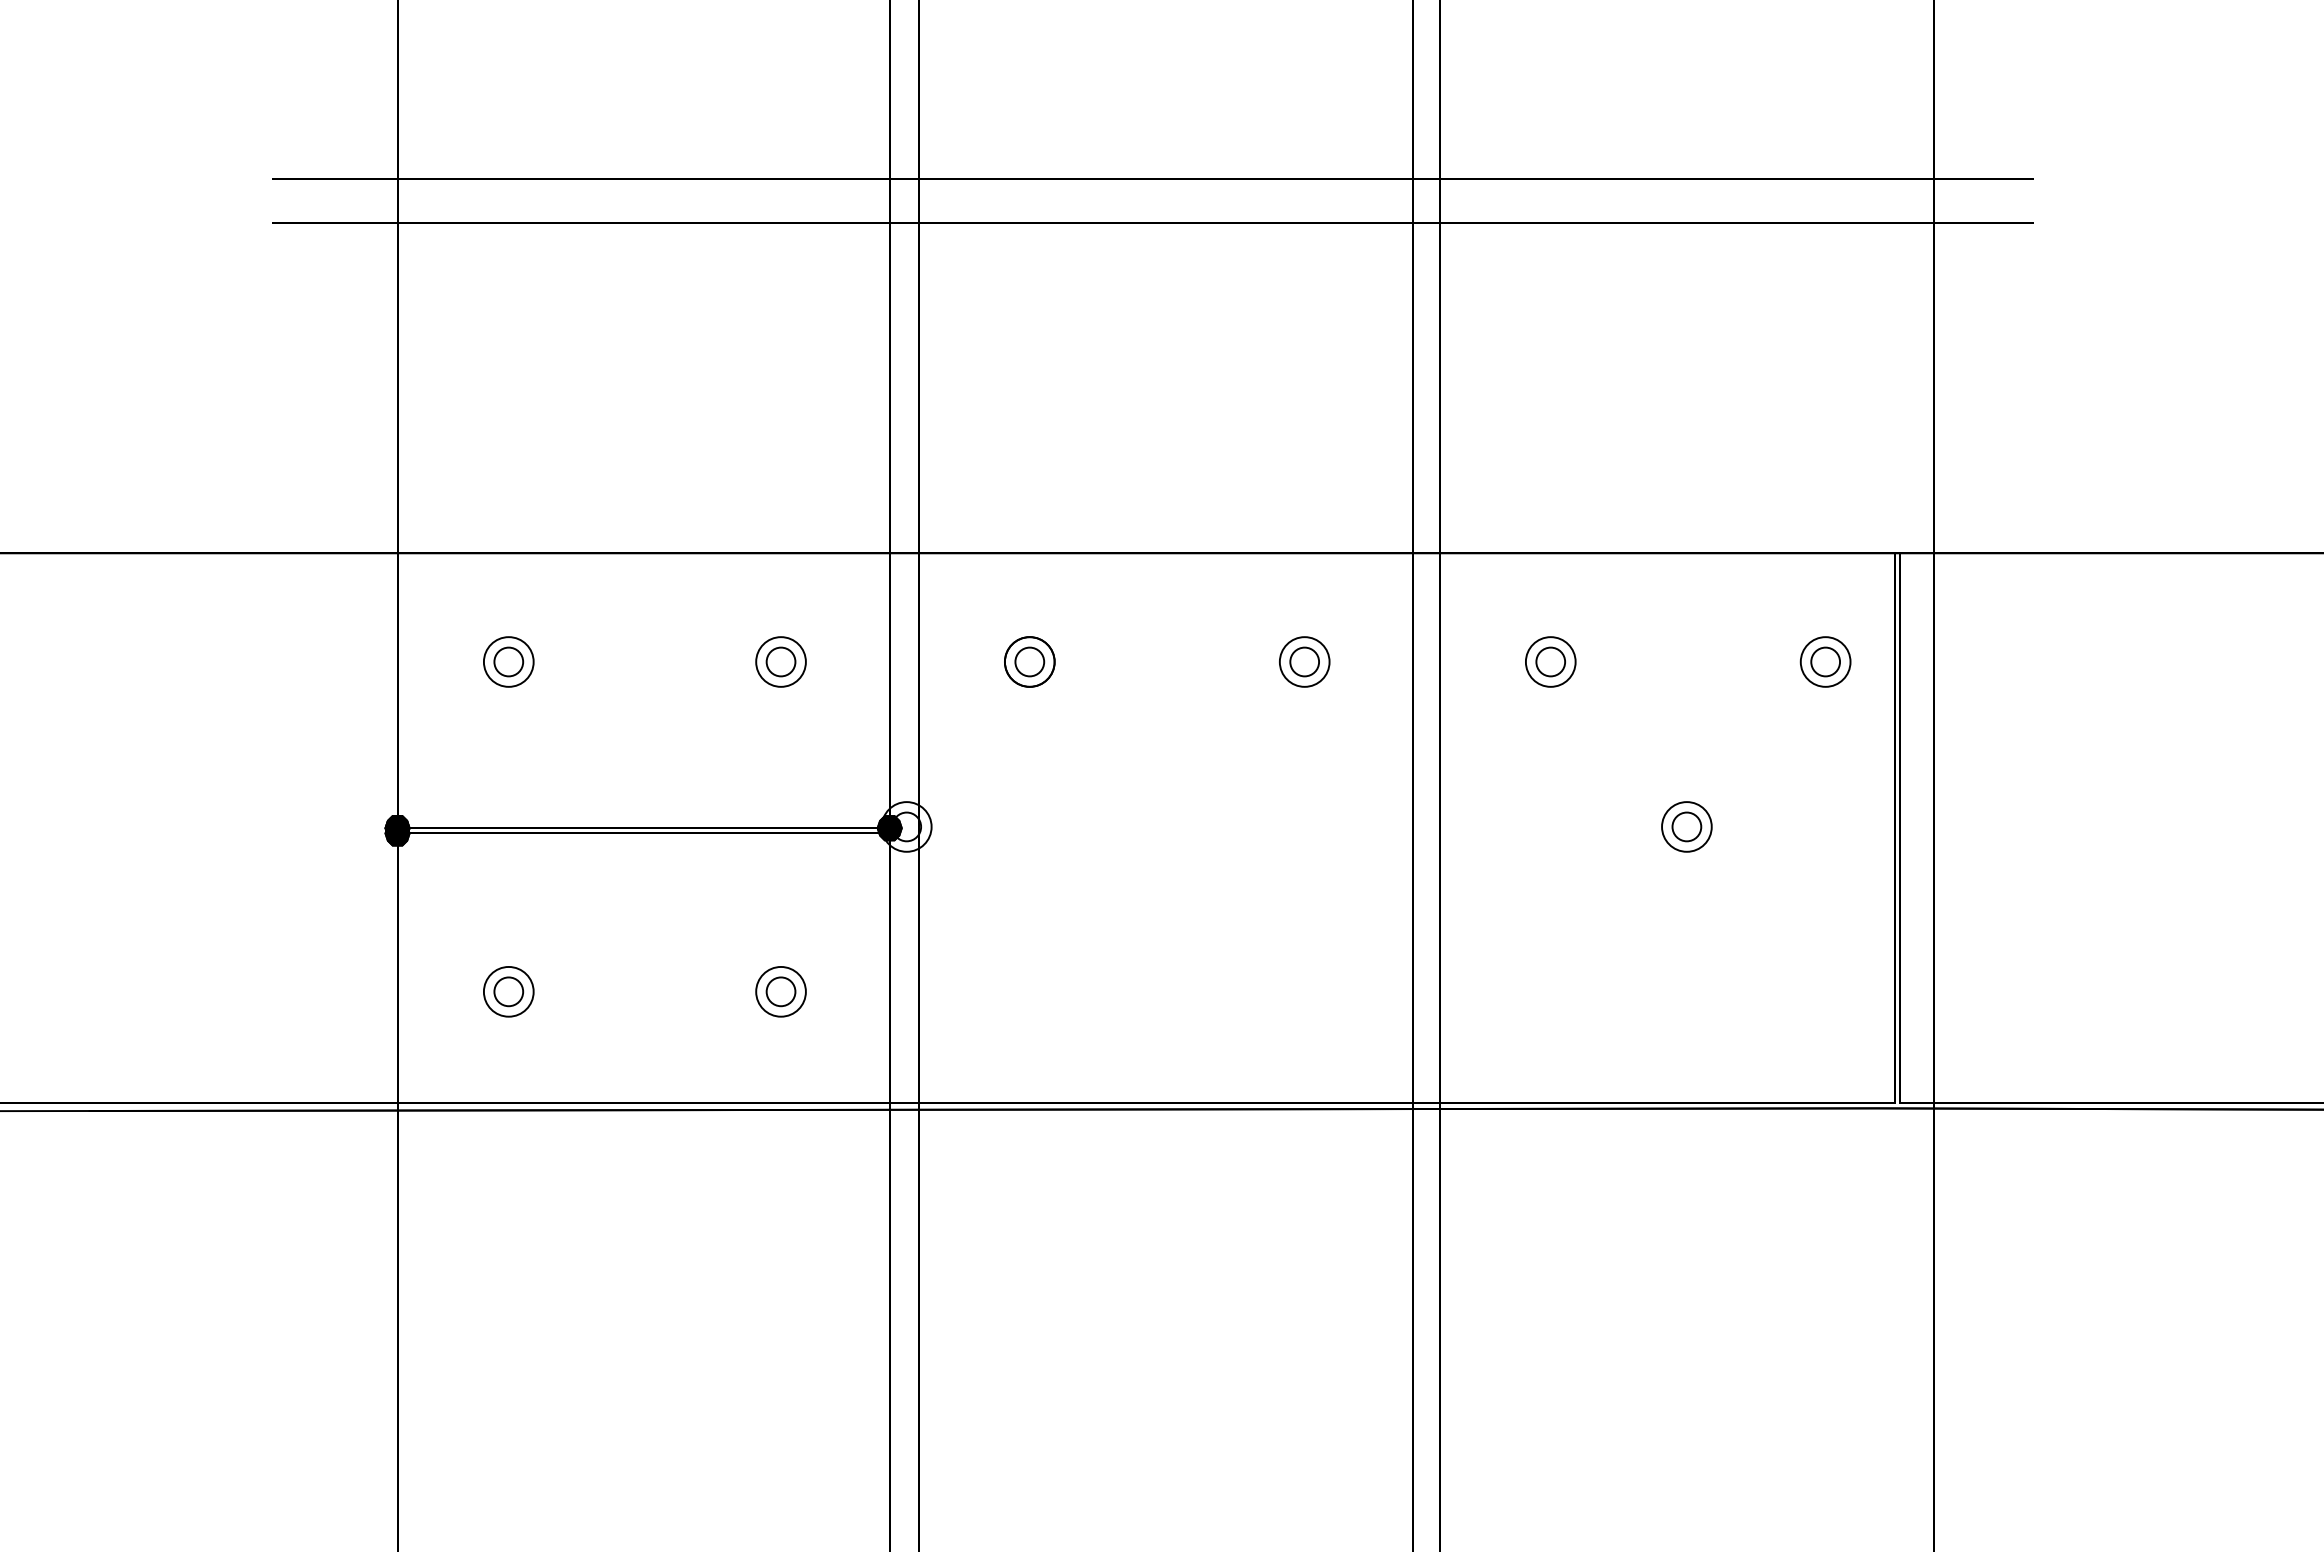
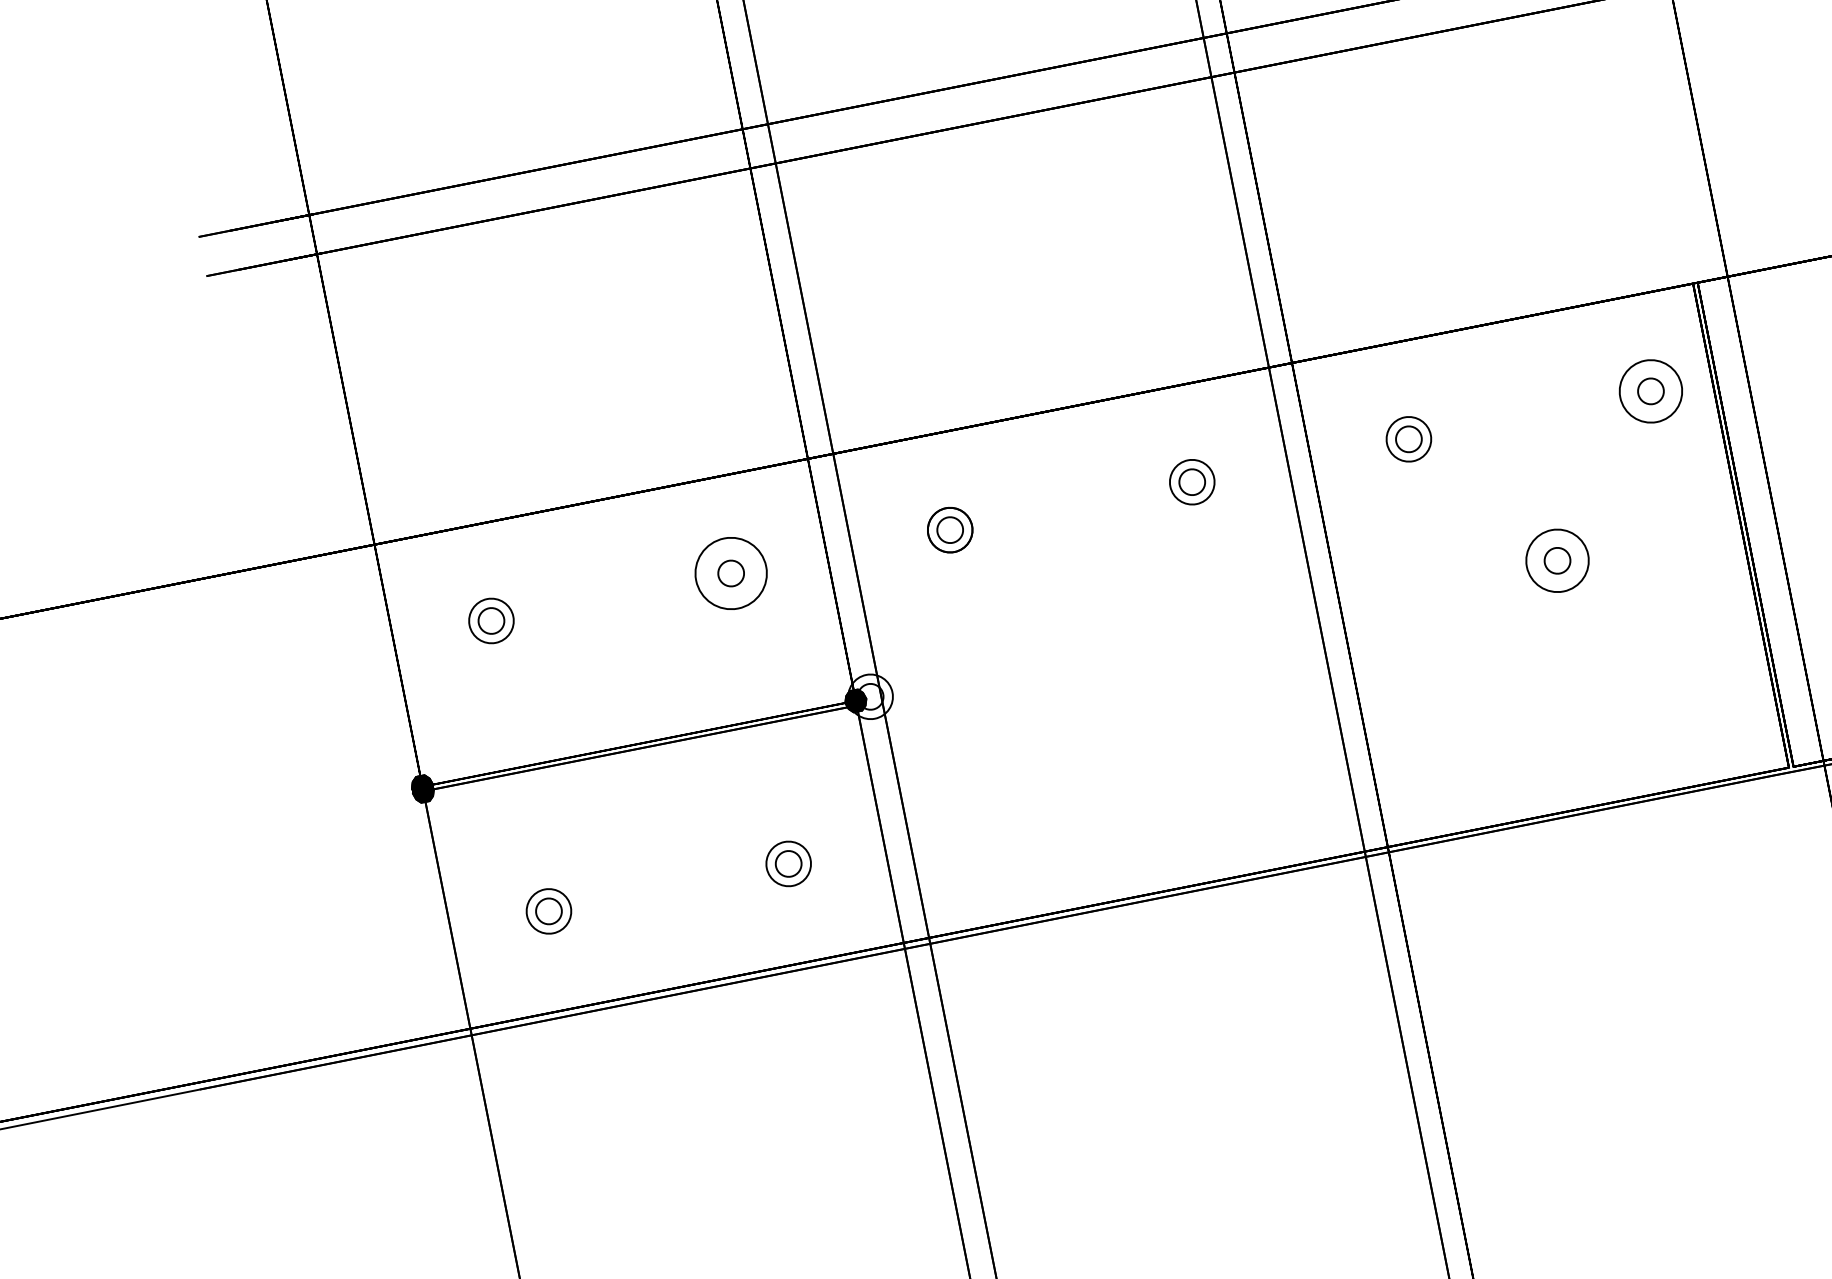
circle: (780, 661) -> (730, 573), size x1.6
circle: (1825, 661) -> (1650, 390), size x1.4
circle: (1686, 826) -> (1557, 560), size x1.4

